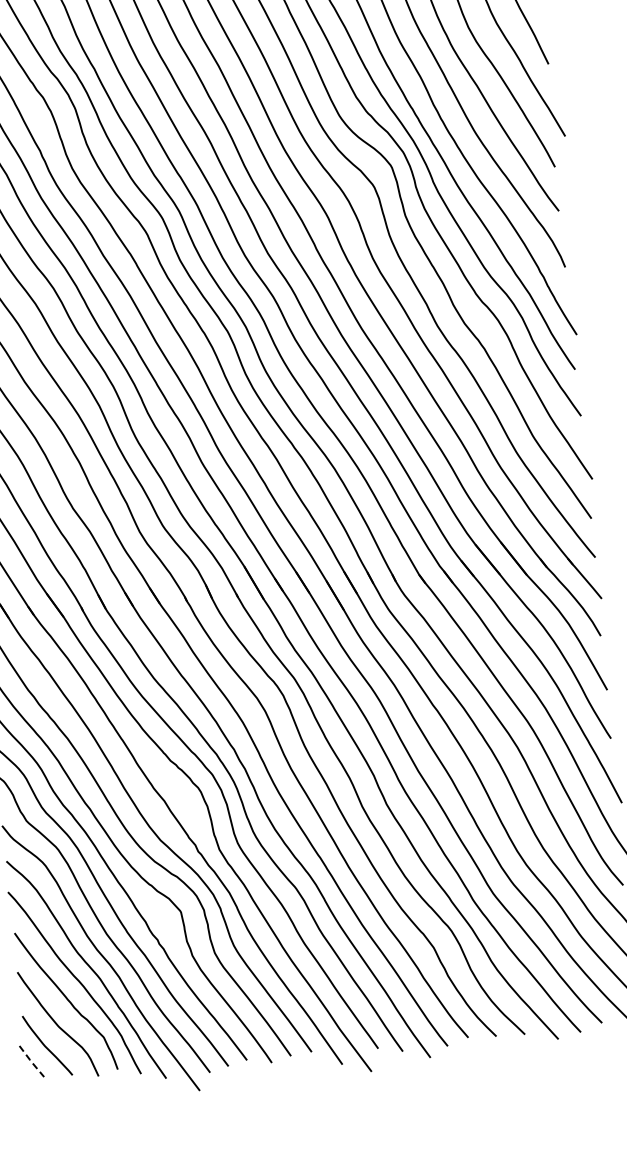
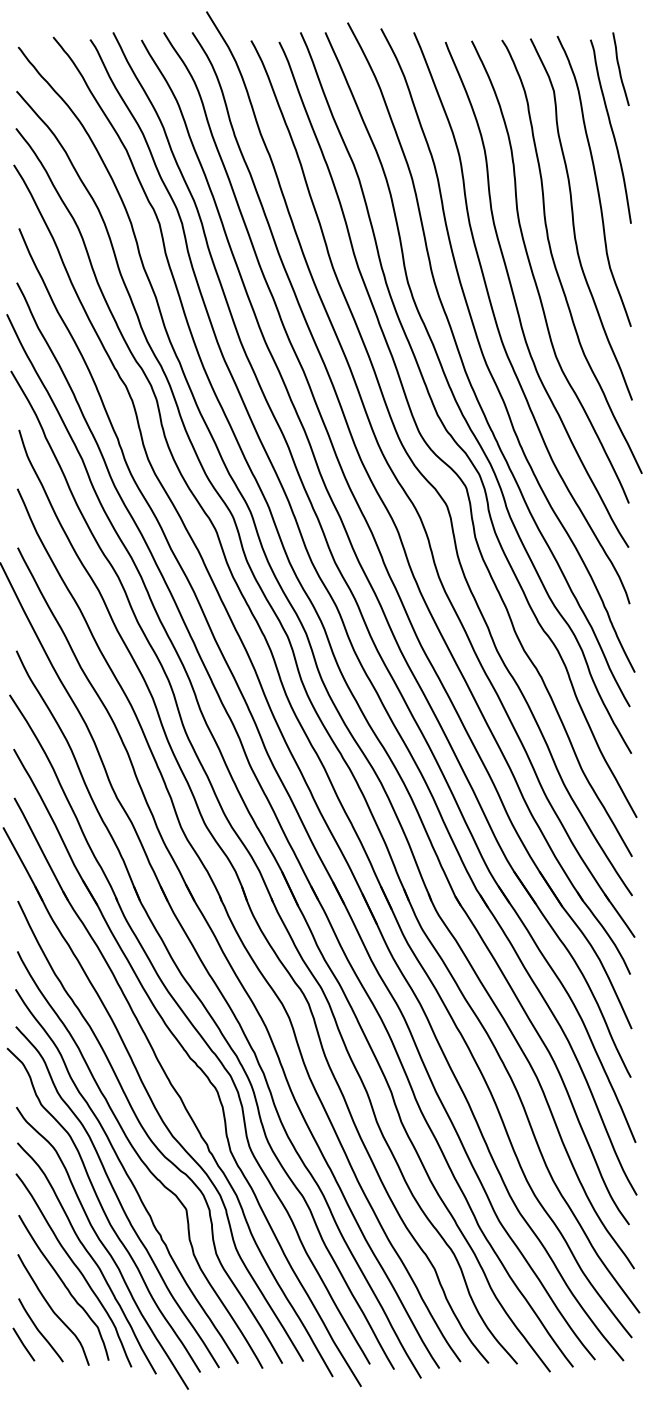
line: (31, 1061) -> (23, 1344), dashed -> solid

